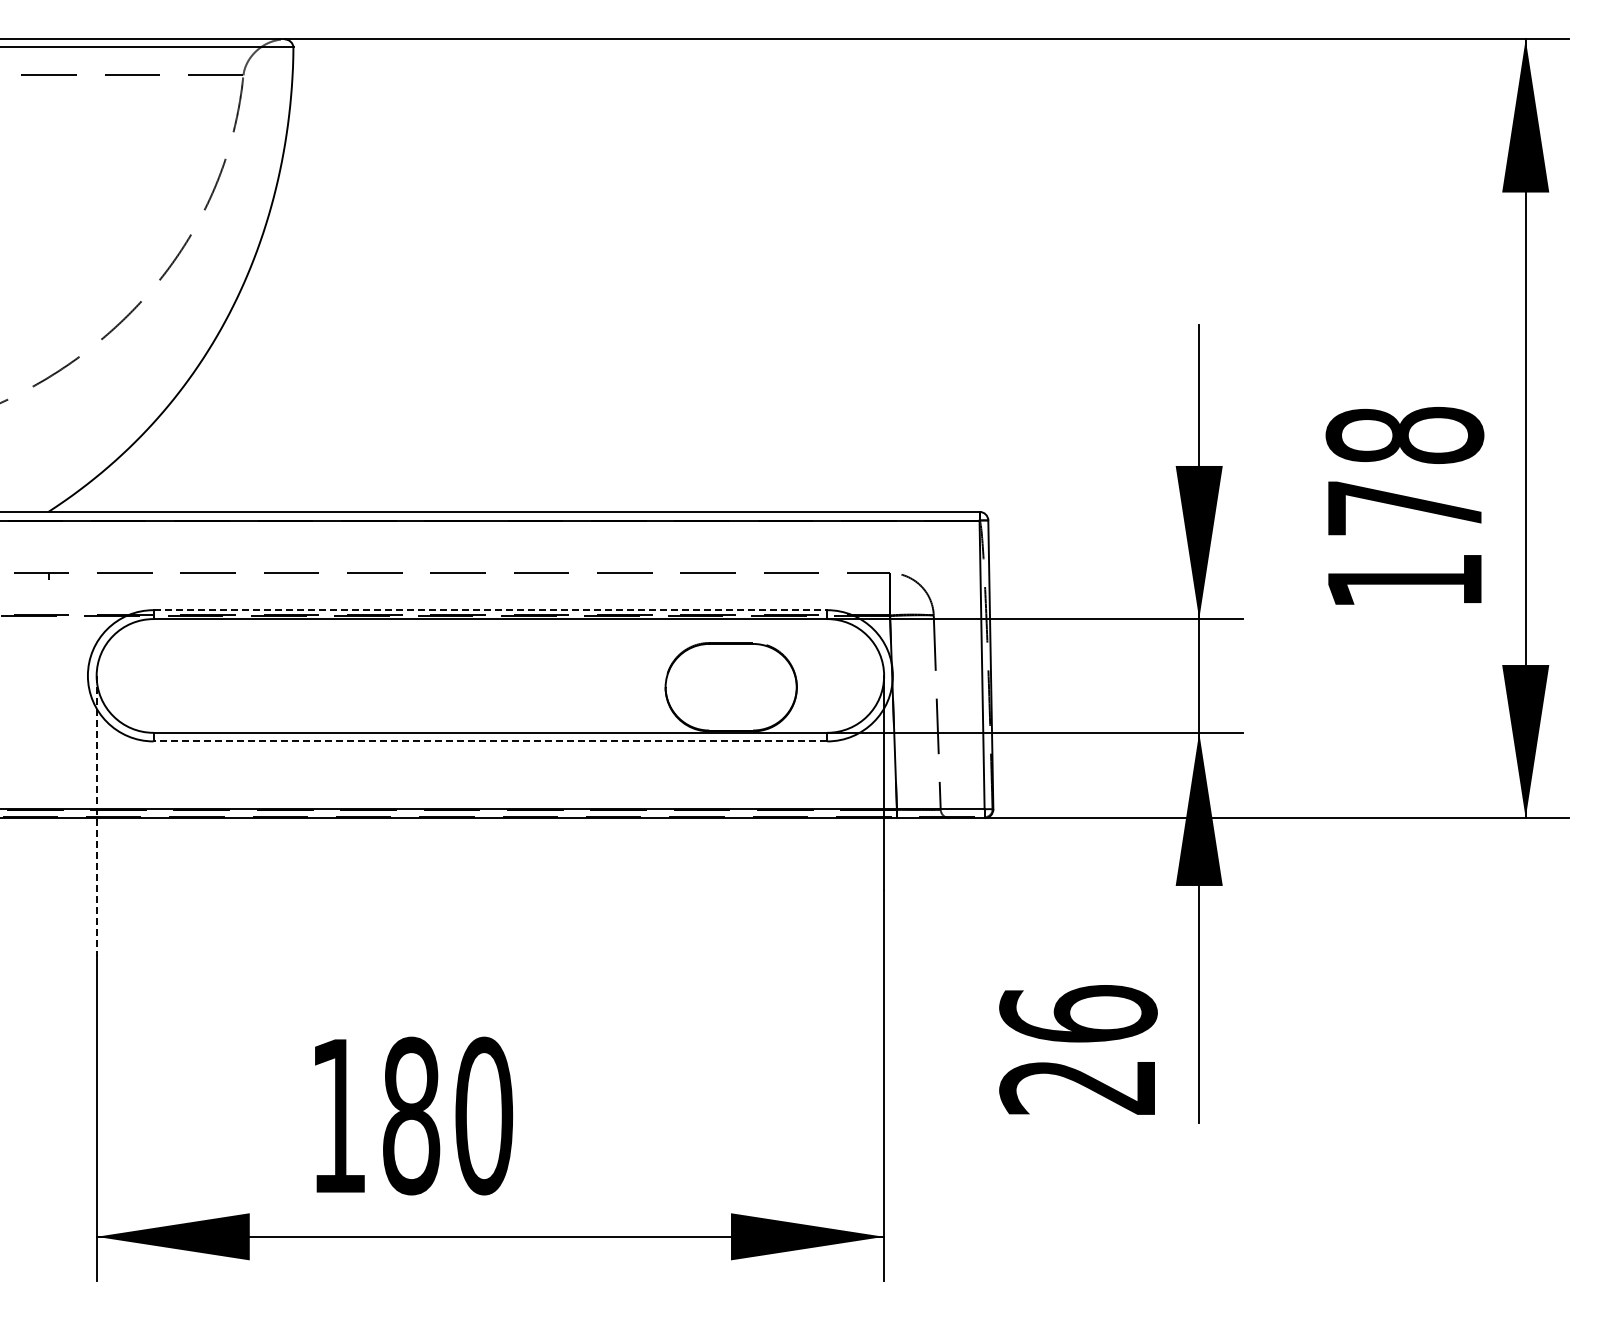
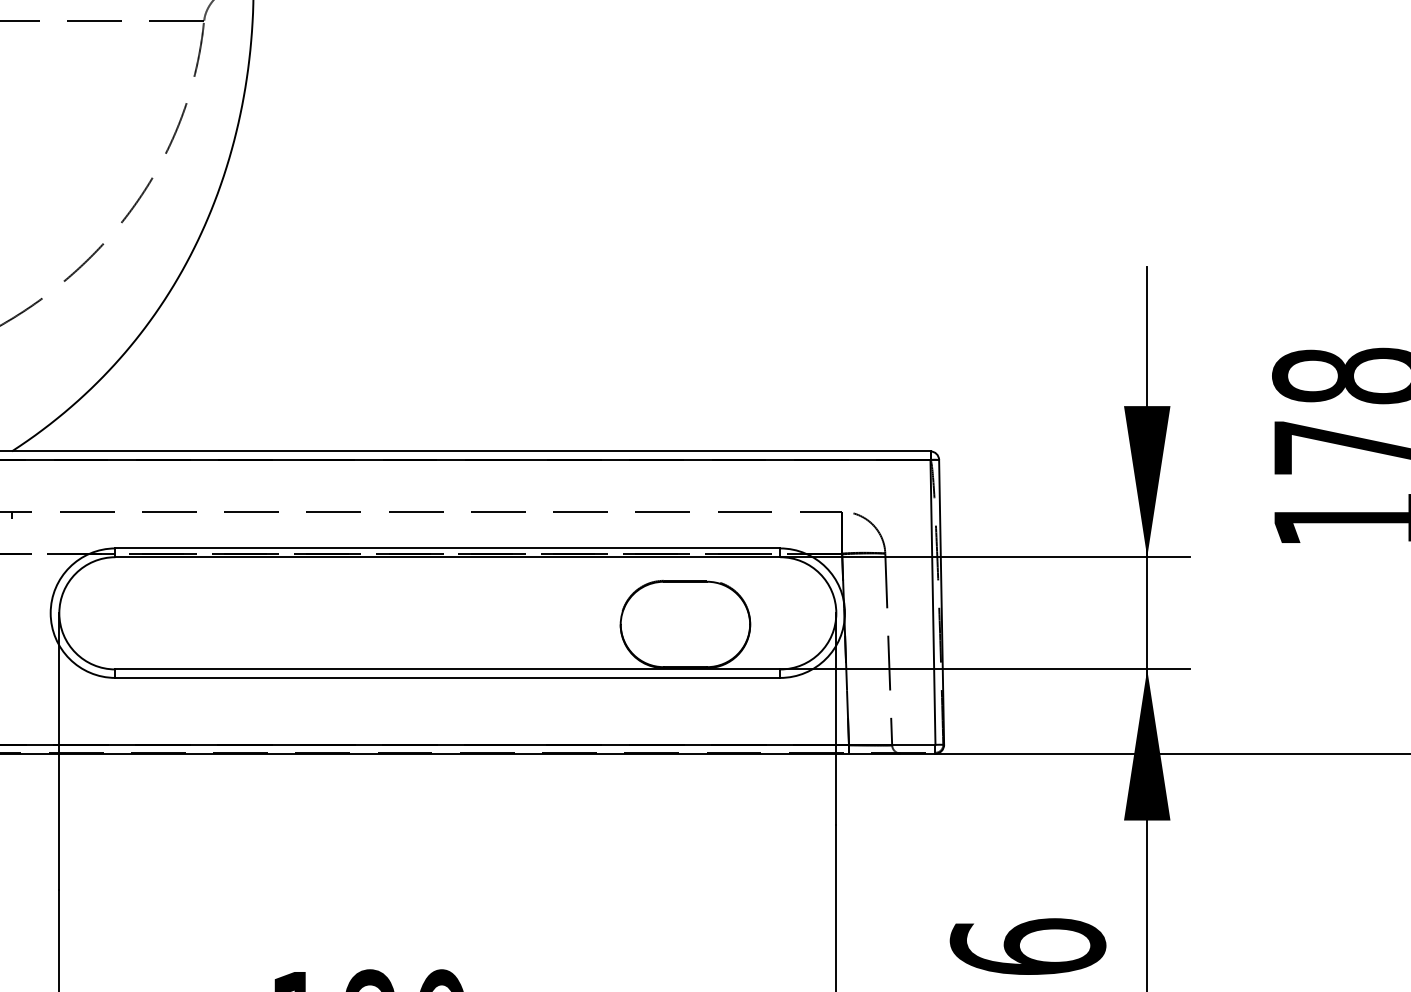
line: (490, 610) -> (447, 548), dashed -> solid
line: (490, 741) -> (447, 677), dashed -> solid
line: (96, 815) -> (59, 751), dashed -> solid

